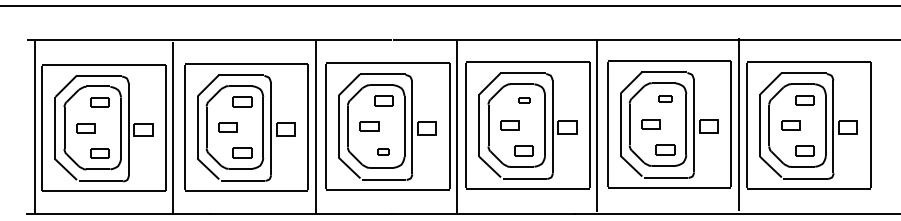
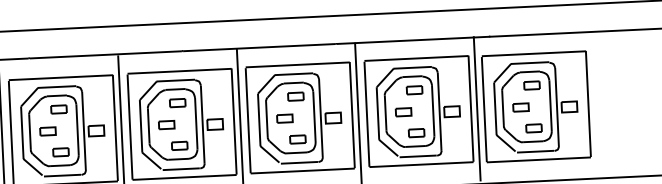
part: (665, 99) -> (414, 90), size x1.43
part: (523, 100) -> (295, 97), size x1.67
part: (383, 151) -> (179, 145), size x1.67

